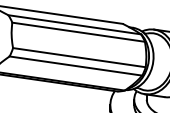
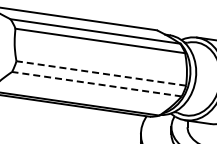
line: (79, 57) -> (101, 73), solid -> dashed
line: (75, 66) -> (96, 84), solid -> dashed

